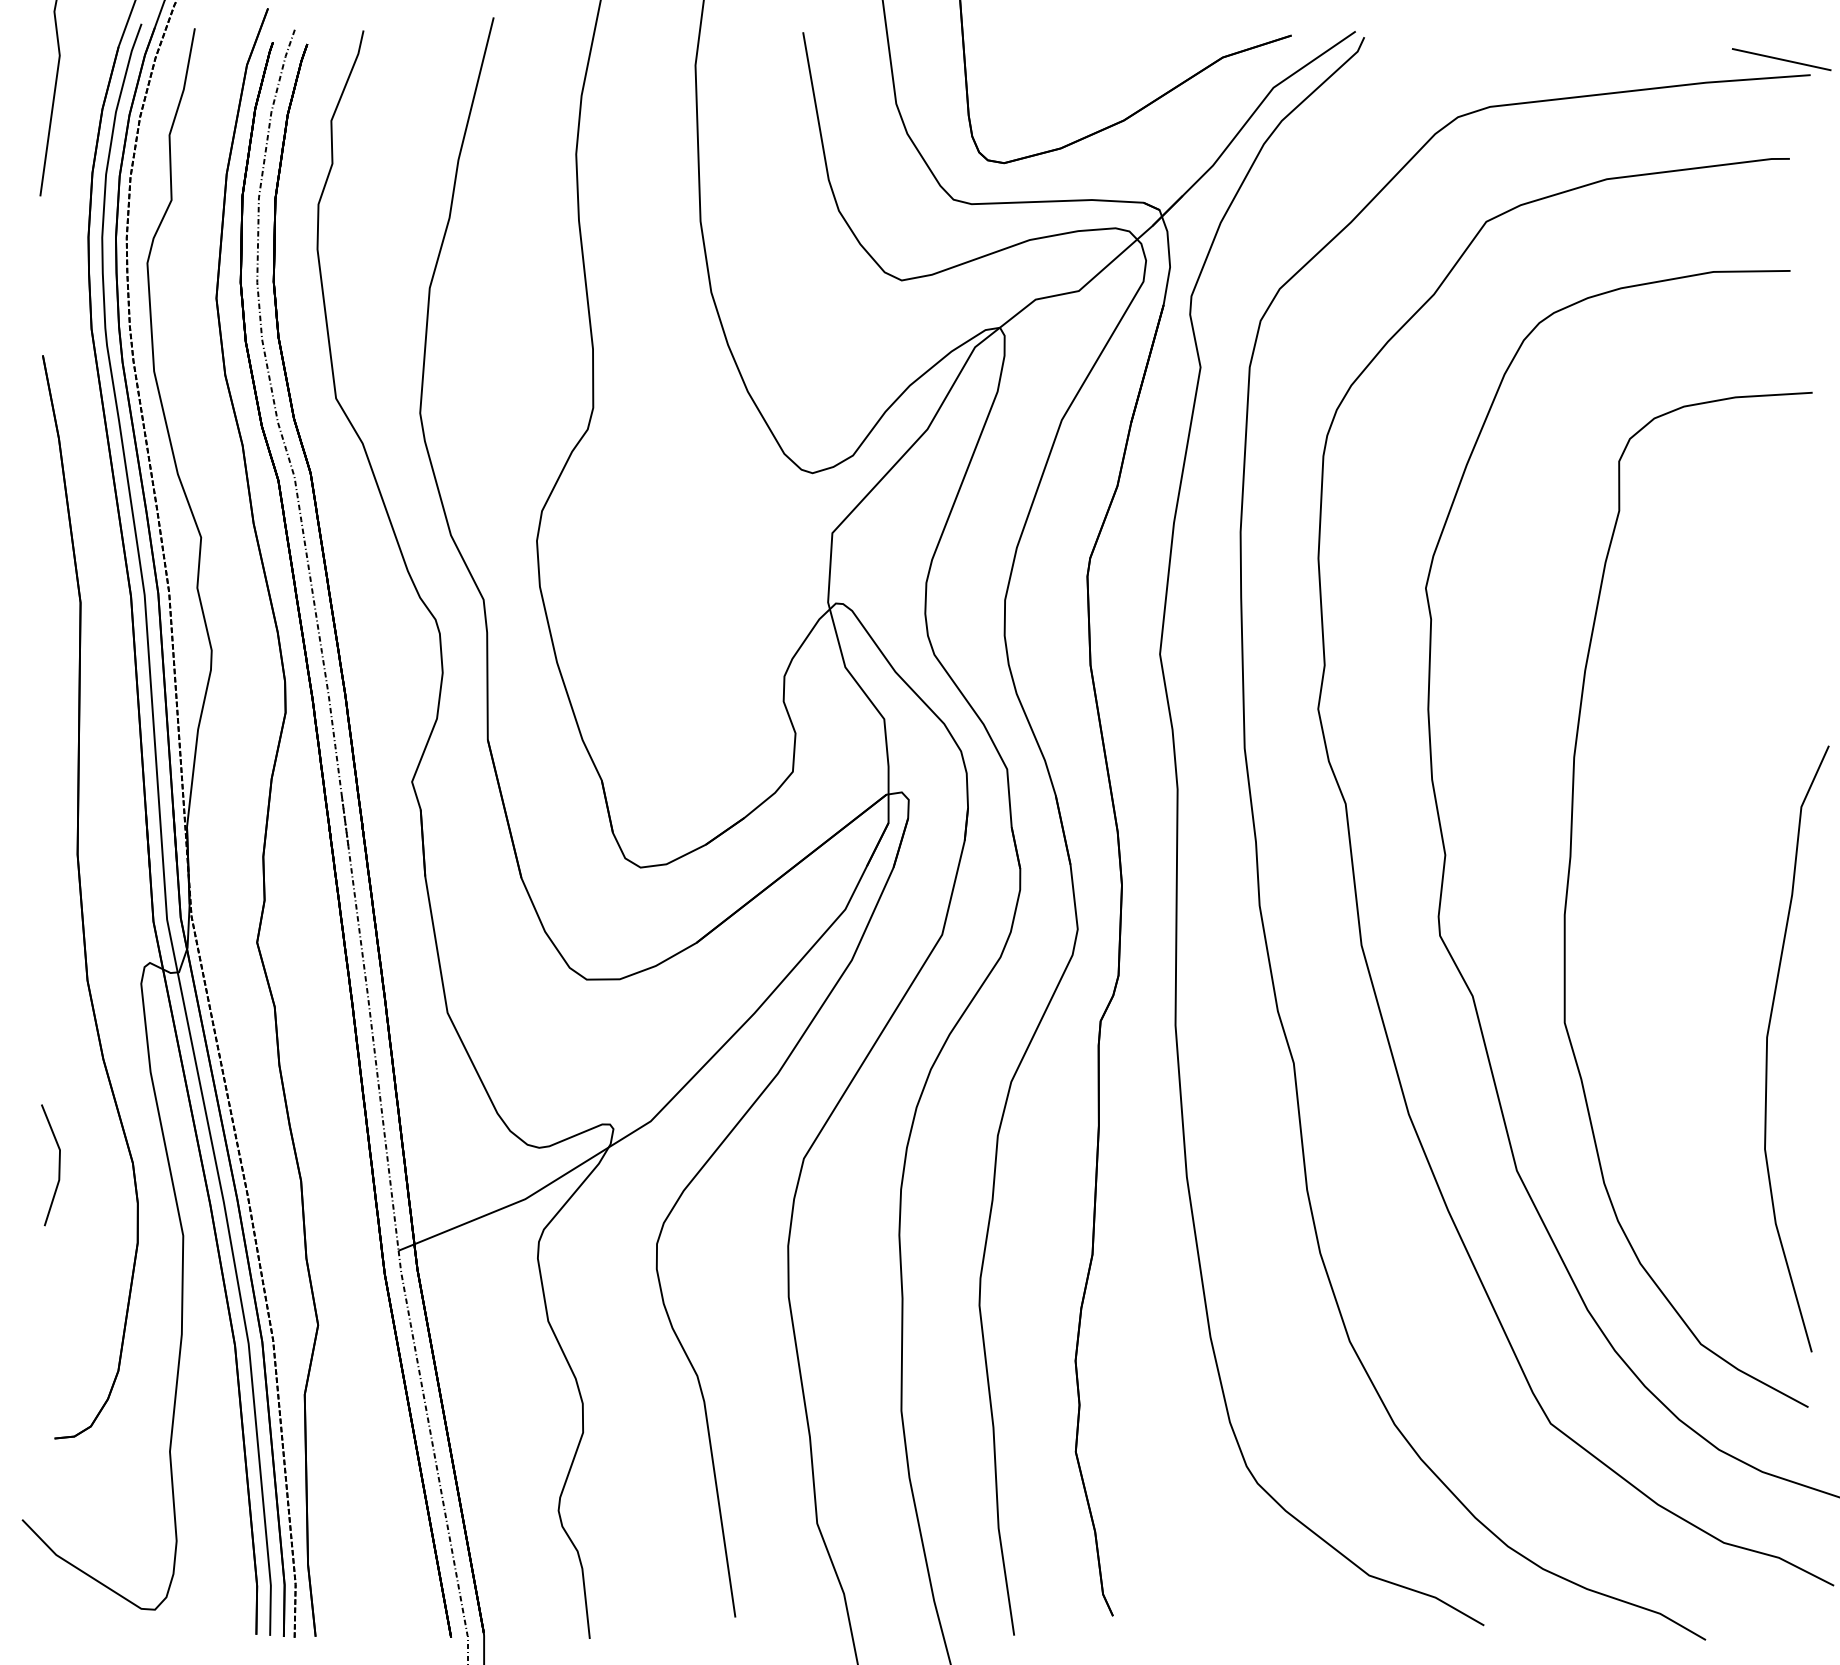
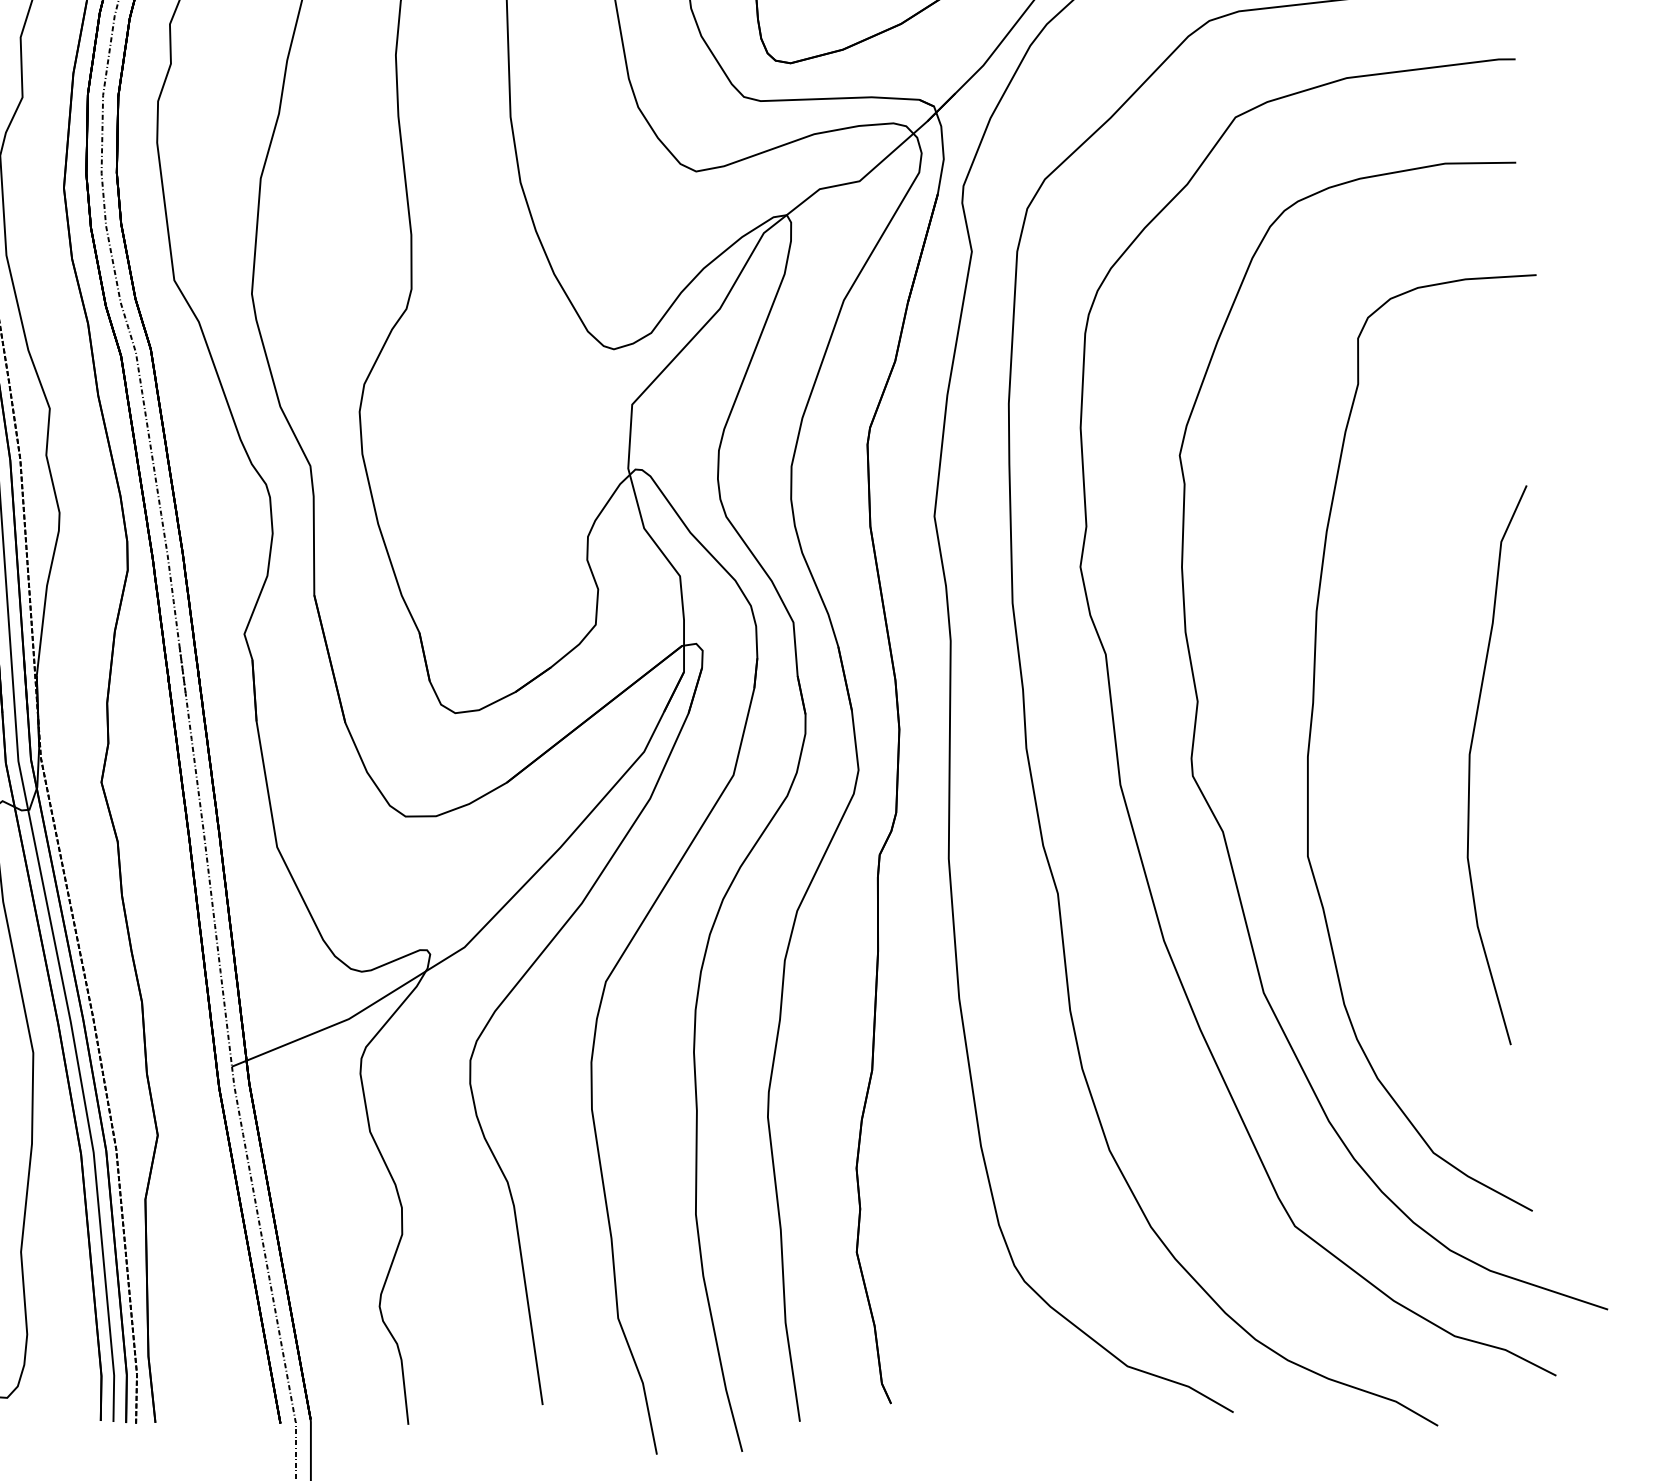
part: (1767, 1048) -> (1470, 764), moved

